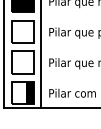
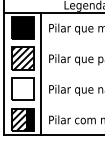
hatch: (22, 31) -> (22, 58), added
hatch: (18, 92) -> (18, 119), added

